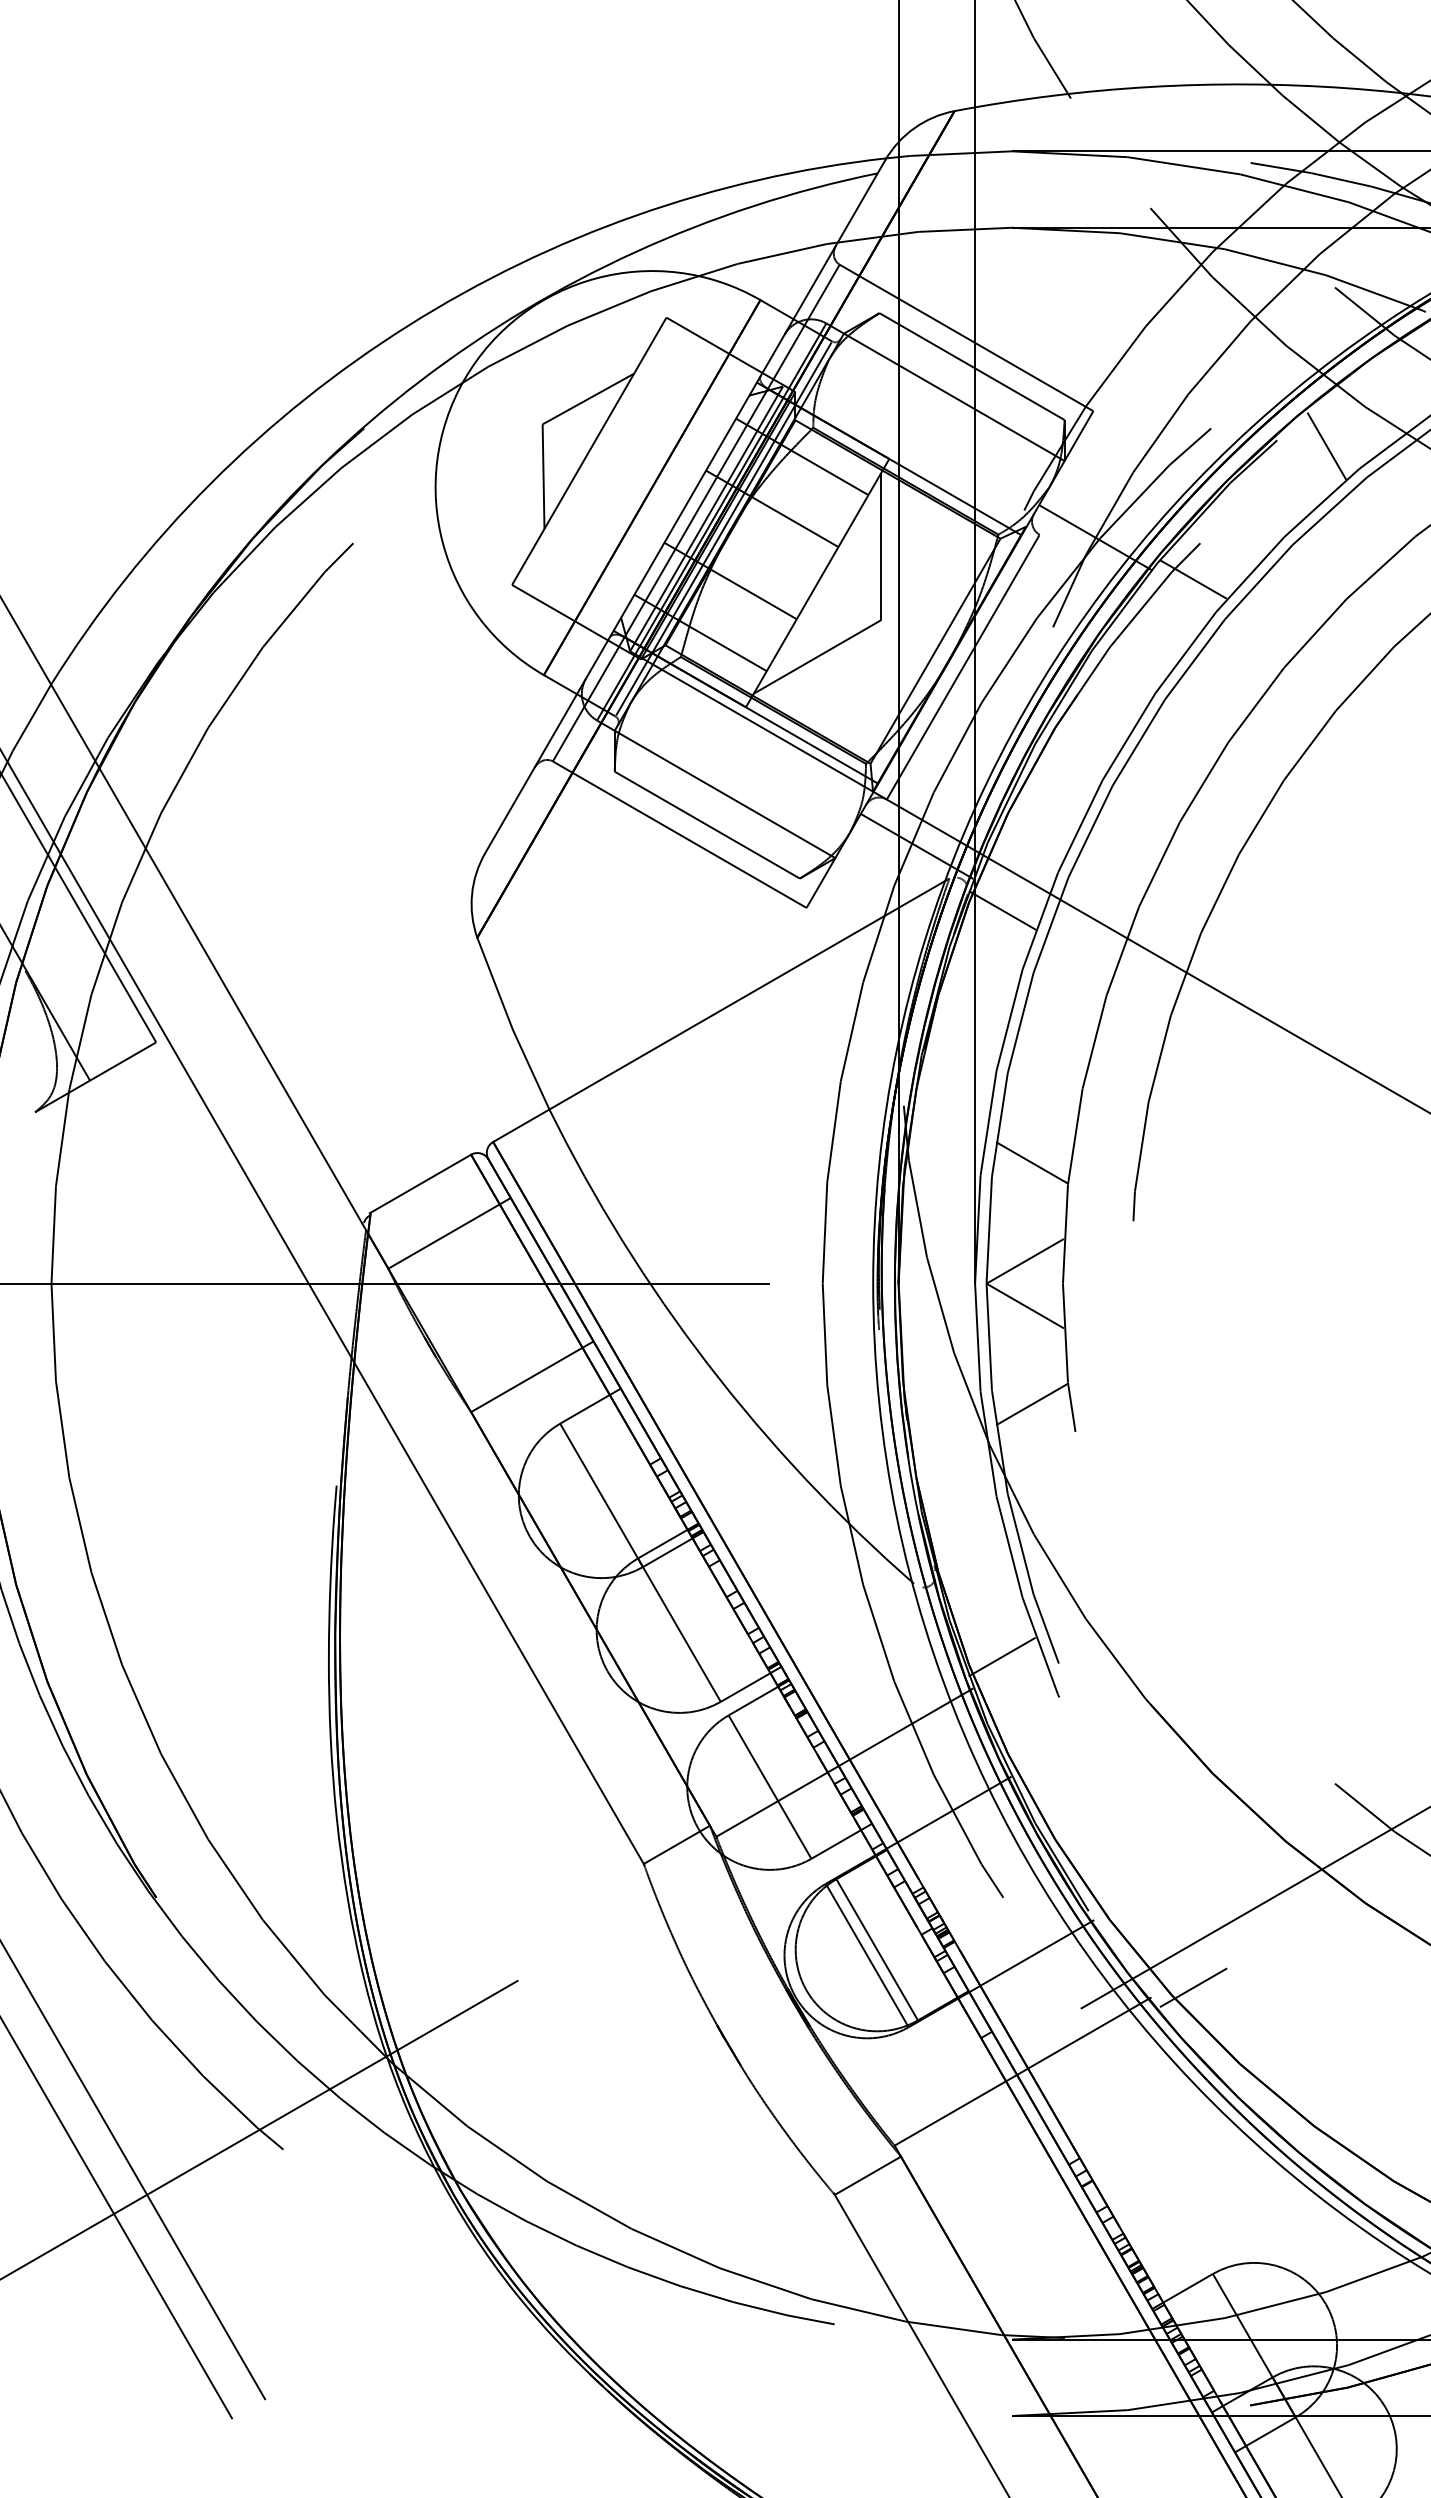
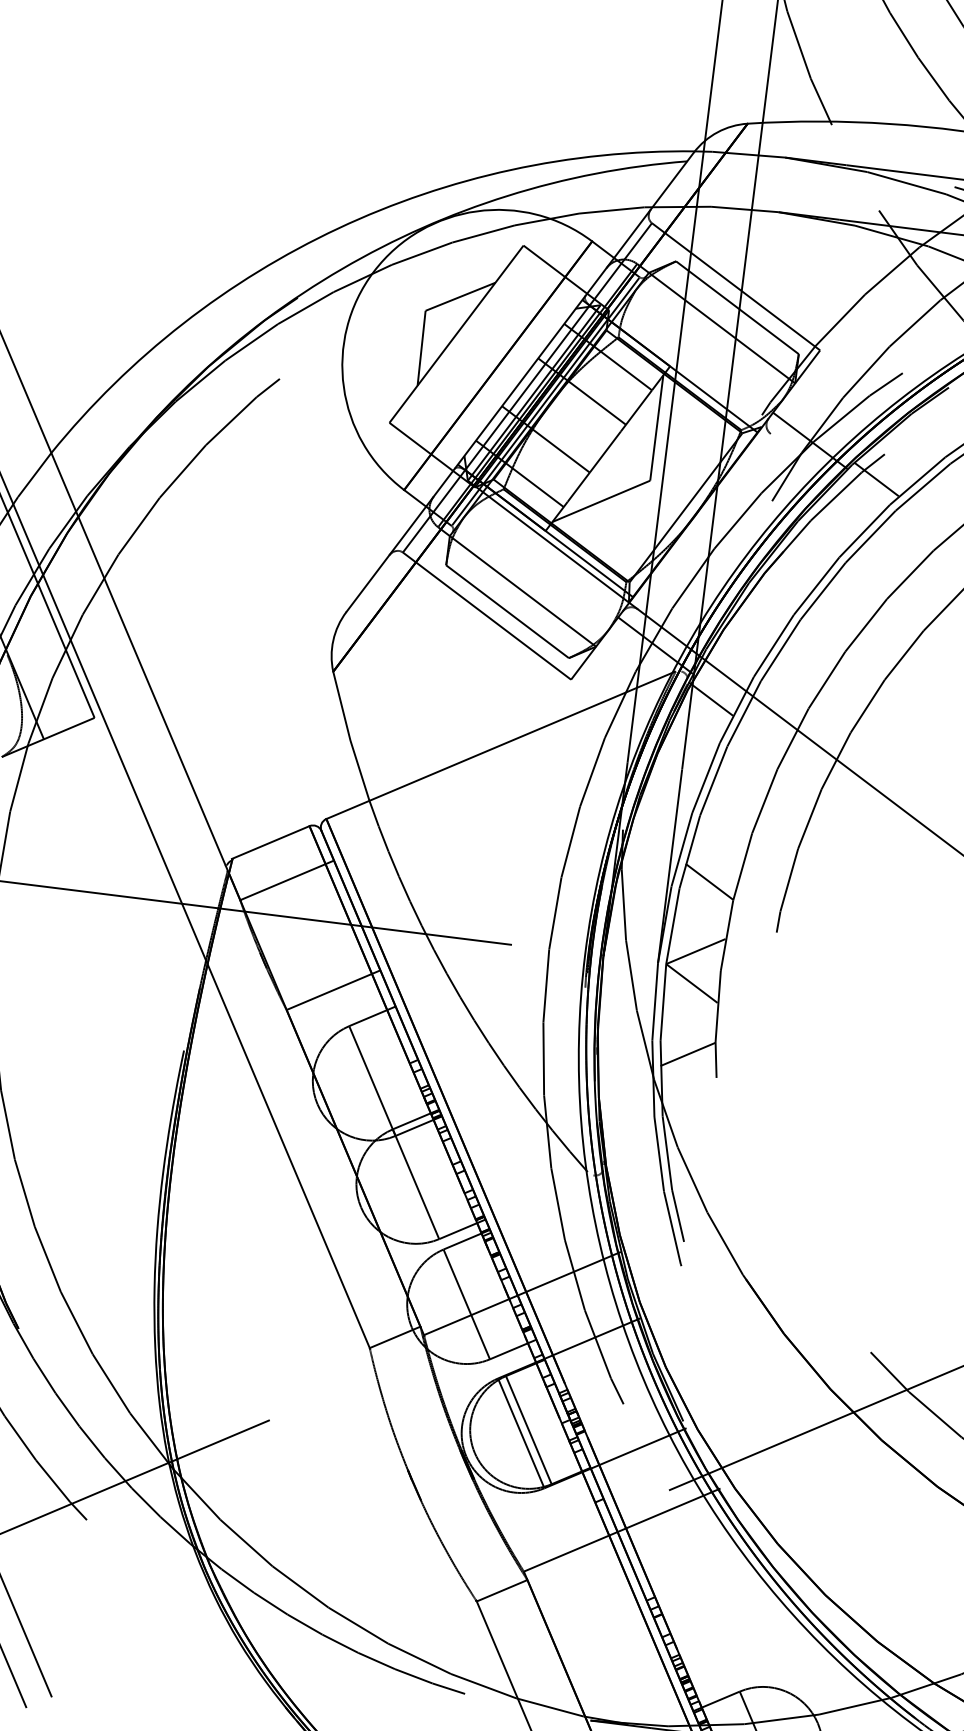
line: (962, 667) -> (703, 521), removed
line: (1001, 1656) -> (643, 1231), removed
line: (1193, 1987) -> (751, 1485), removed

